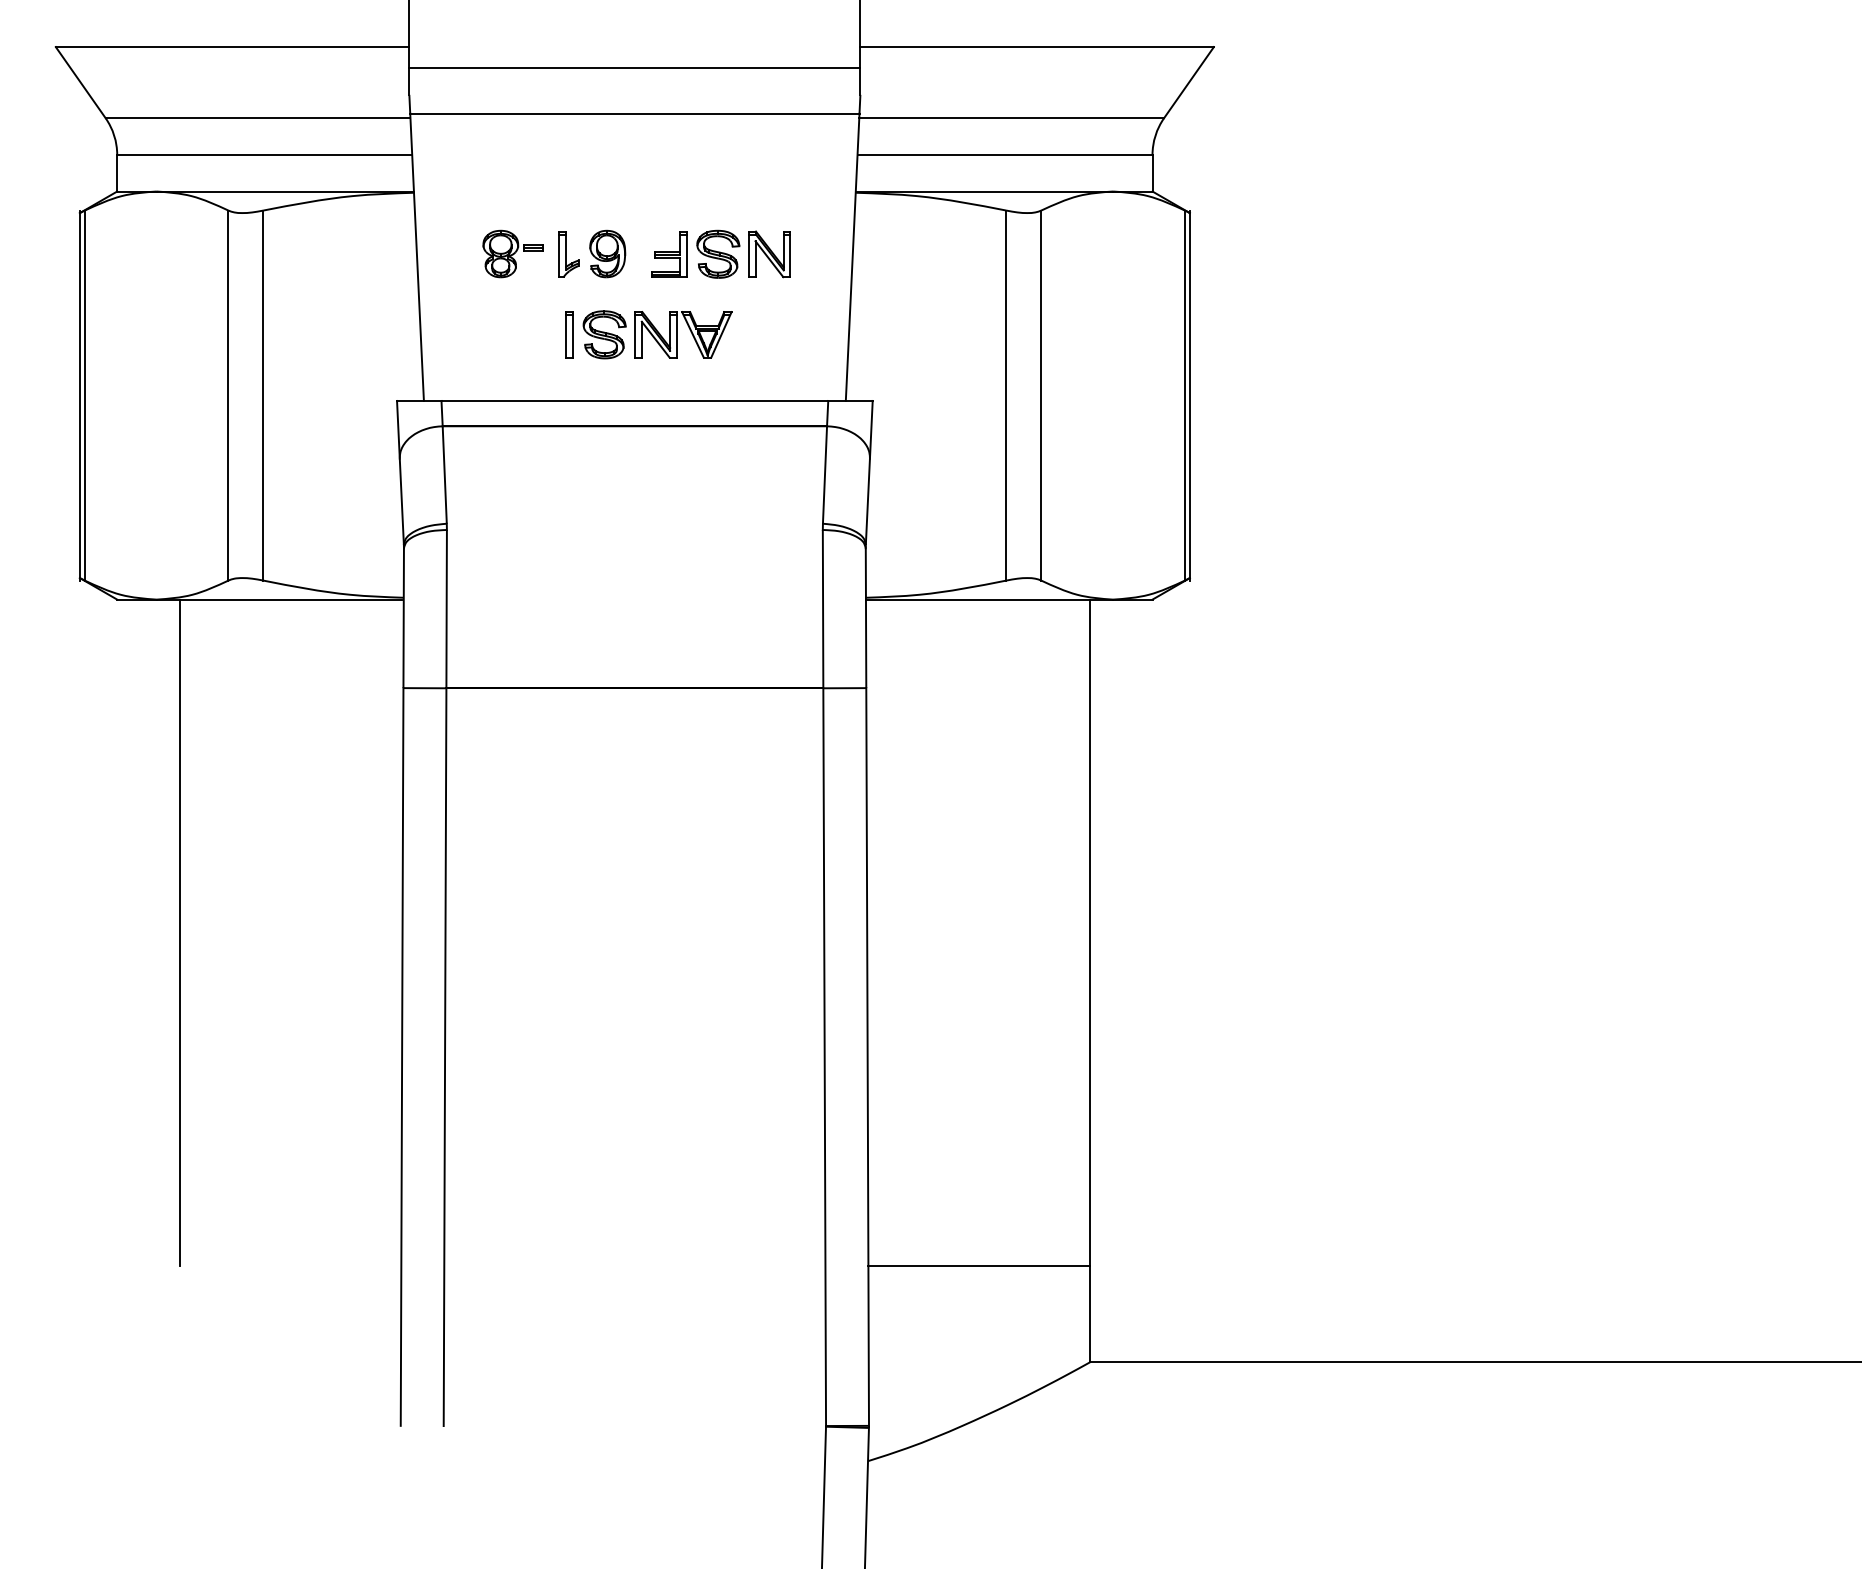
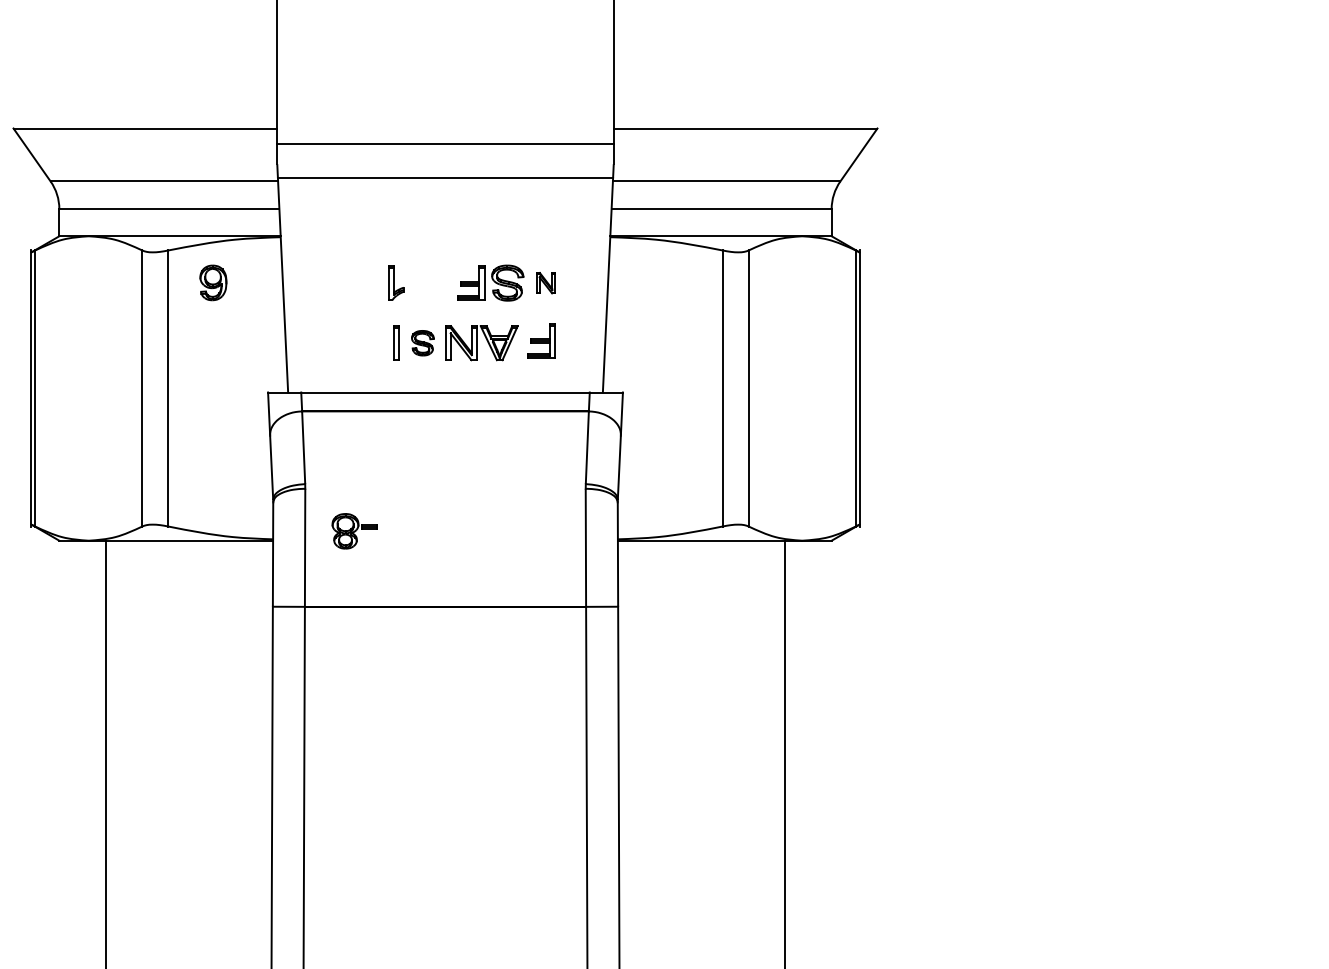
part: (512, 253) -> (354, 530), moved
part: (607, 253) -> (213, 282), moved
part: (769, 254) -> (545, 283), size x0.6
part: (763, 331) -> (541, 340), added
part: (604, 334) -> (422, 342), size x0.7

